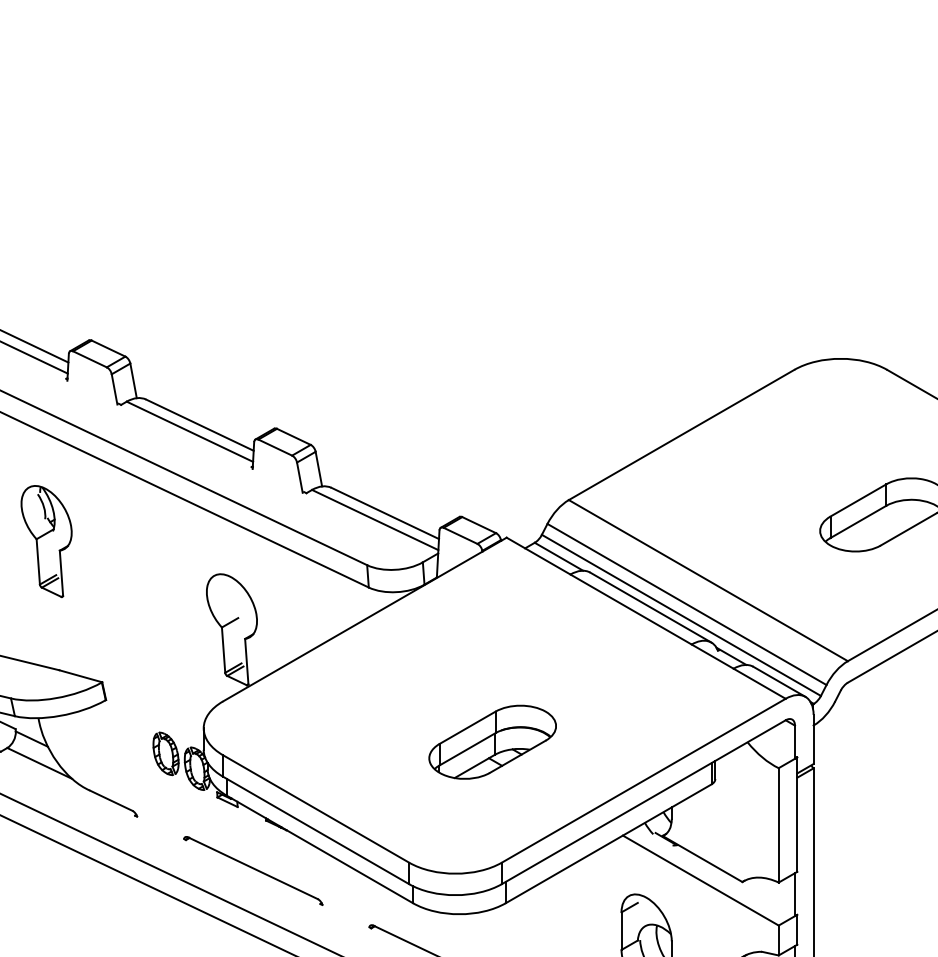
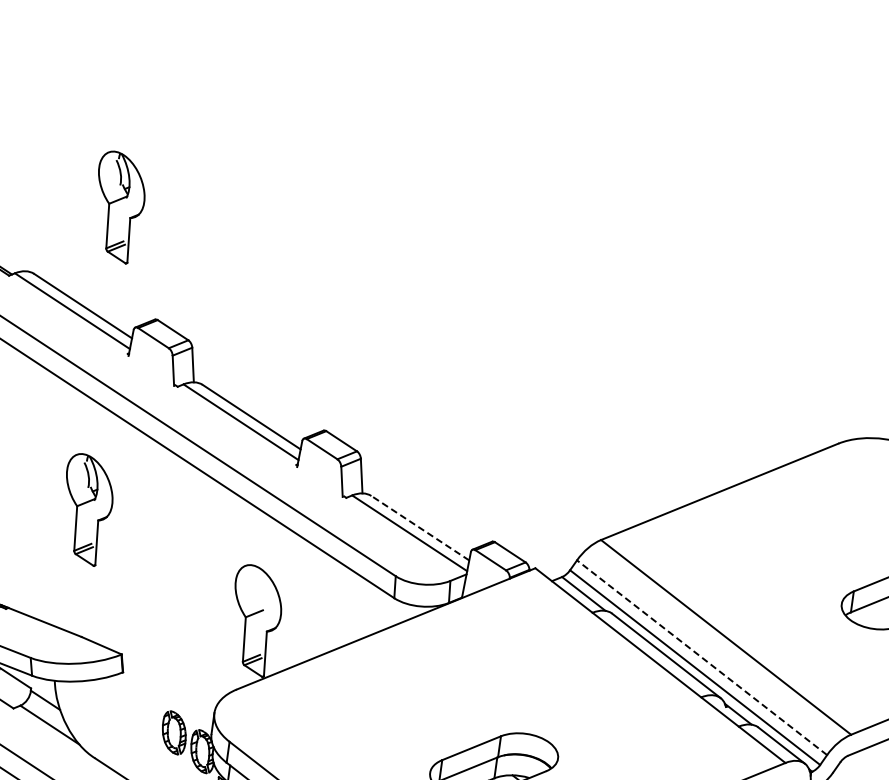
part: (36, 232) -> (118, 207), added
line: (385, 513) -> (420, 528), solid -> dashed
line: (686, 604) -> (701, 657), solid -> dashed

